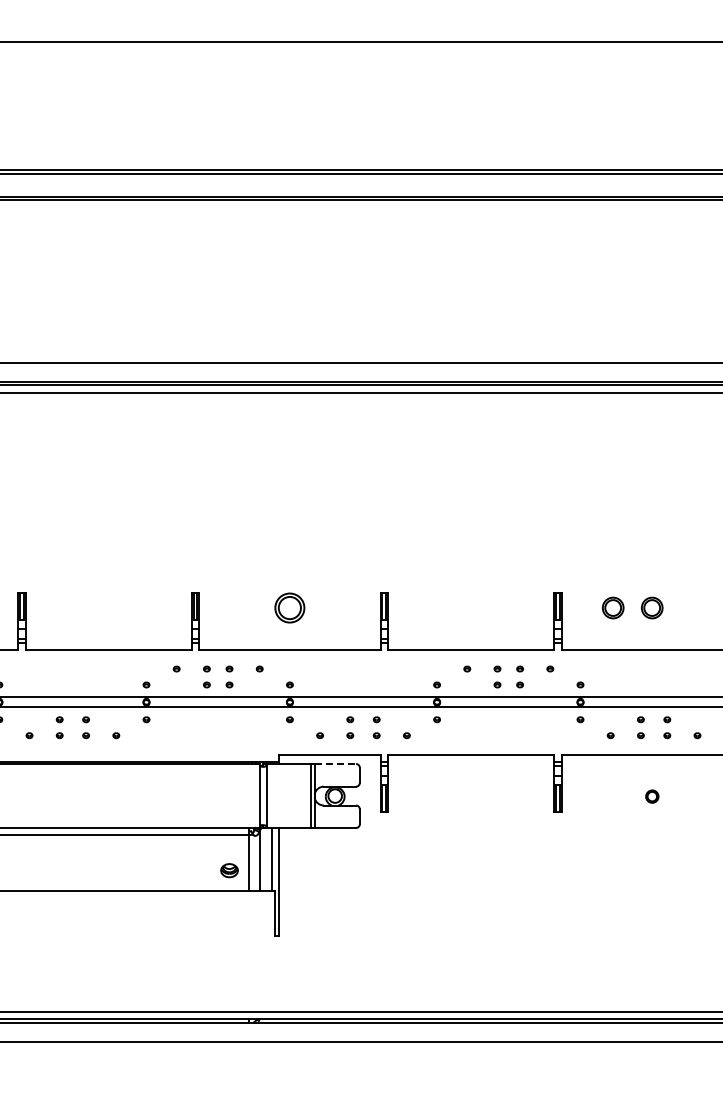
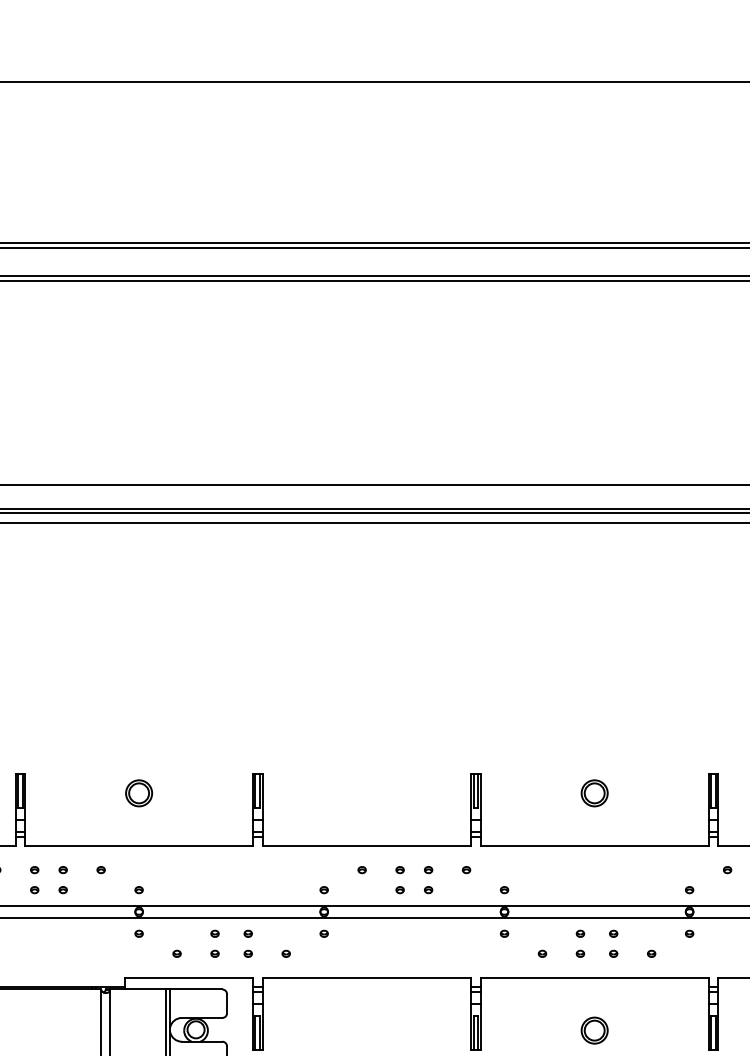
part: (289, 607) -> (138, 792), size x0.71
part: (613, 607) -> (546, 792), removed
line: (335, 764) -> (196, 990), dashed -> solid
part: (652, 796) -> (595, 1030), size x1.67

